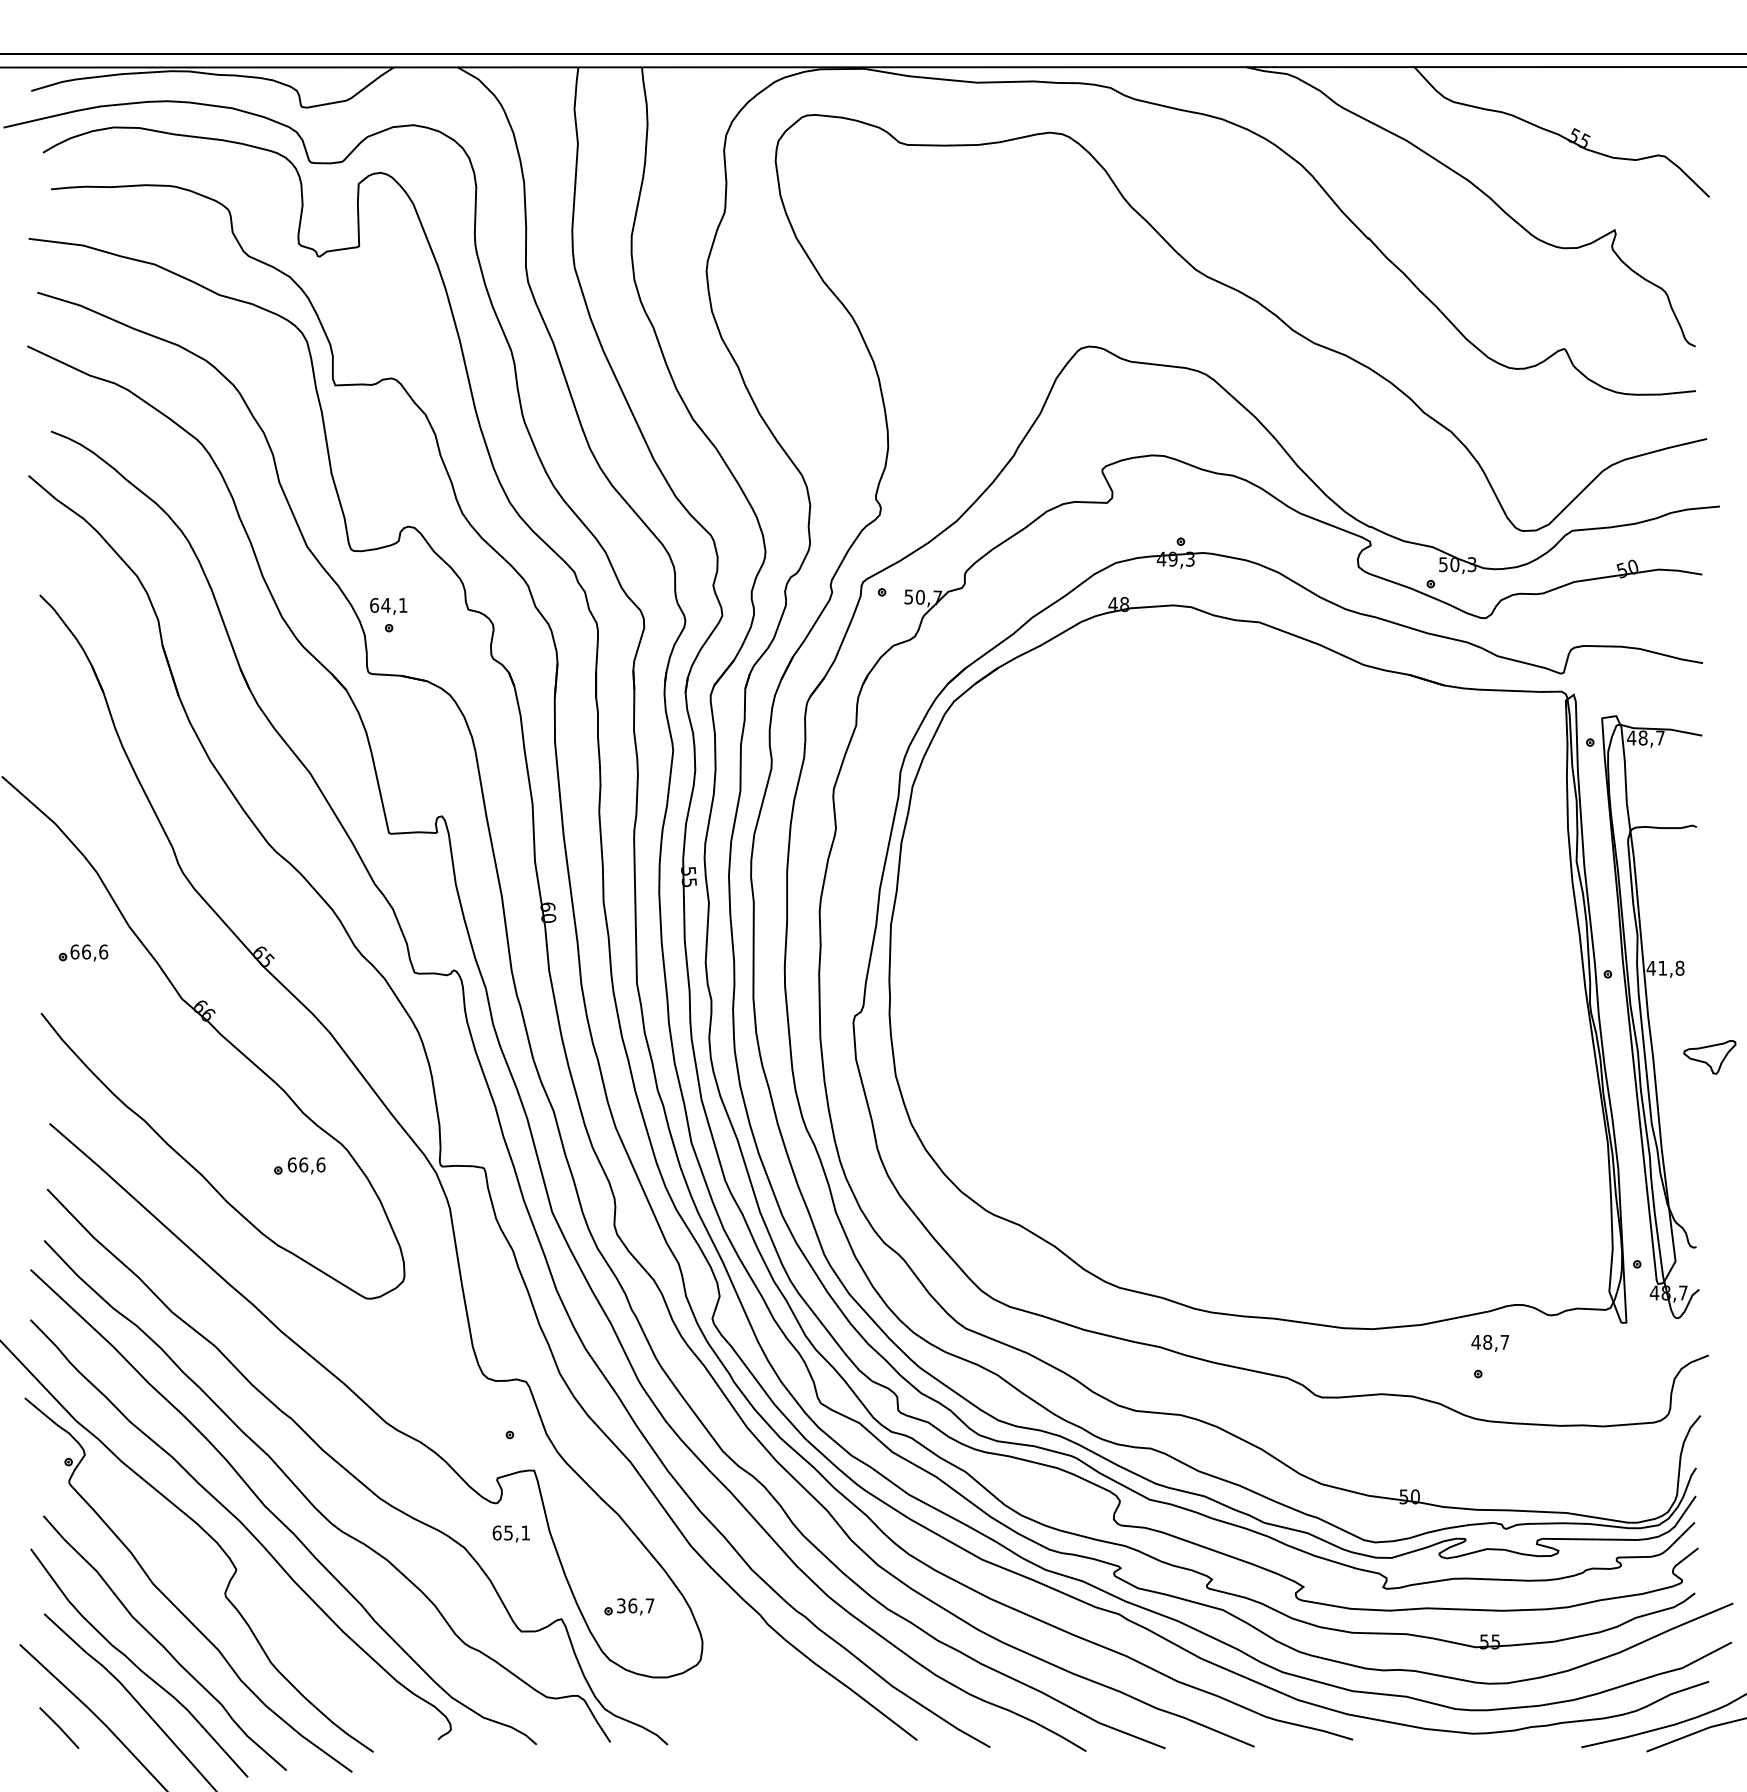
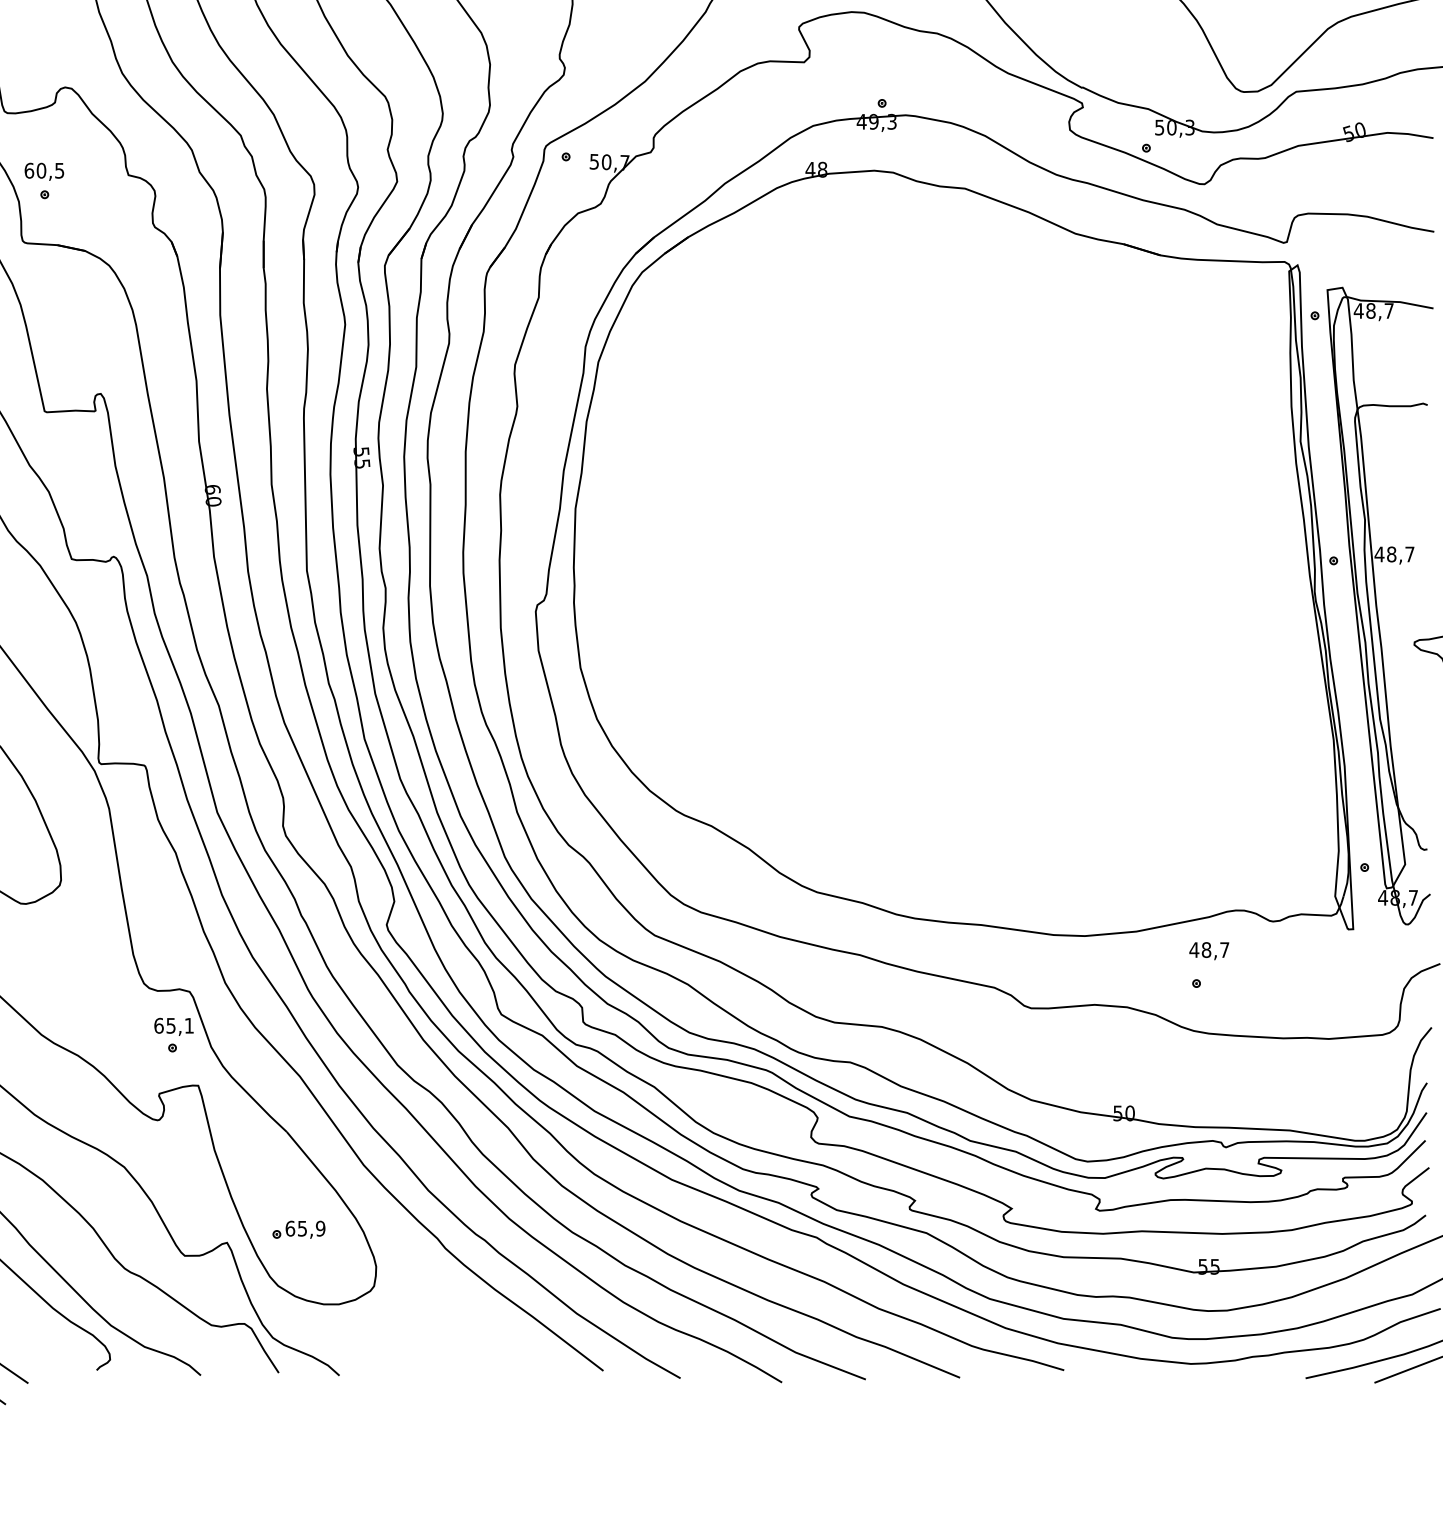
text: (394, 605) -> (50, 170), 64,1 -> 60,5
text: (1671, 967) -> (1400, 553), 41,8 -> 48,7
text: (510, 1533) -> (173, 1026), moved
text: (635, 1605) -> (305, 1228), 36,7 -> 65,9

